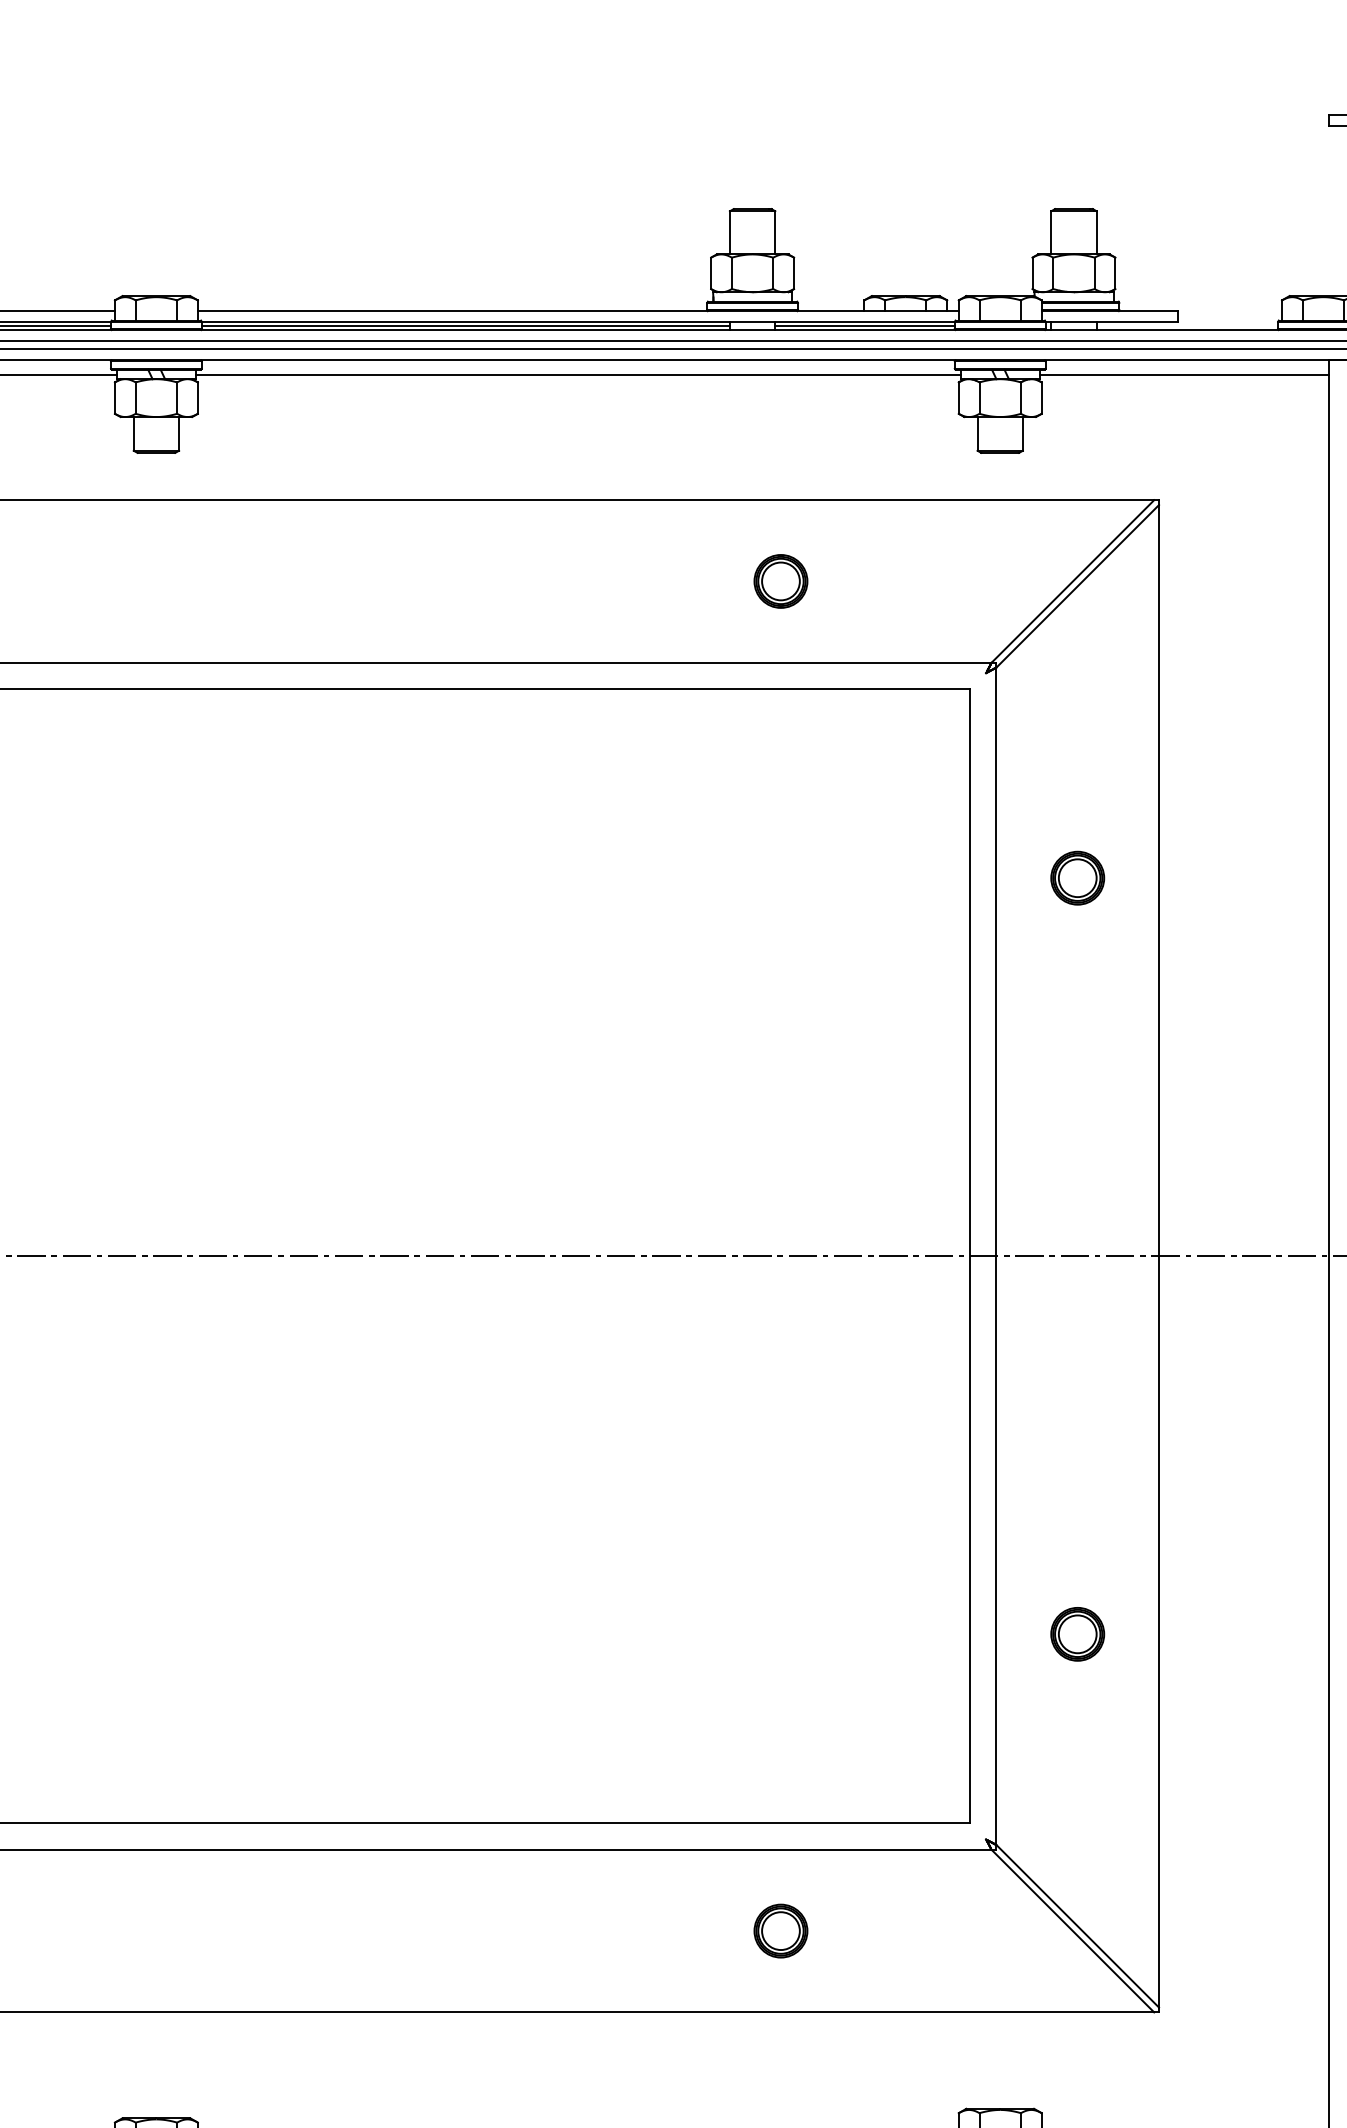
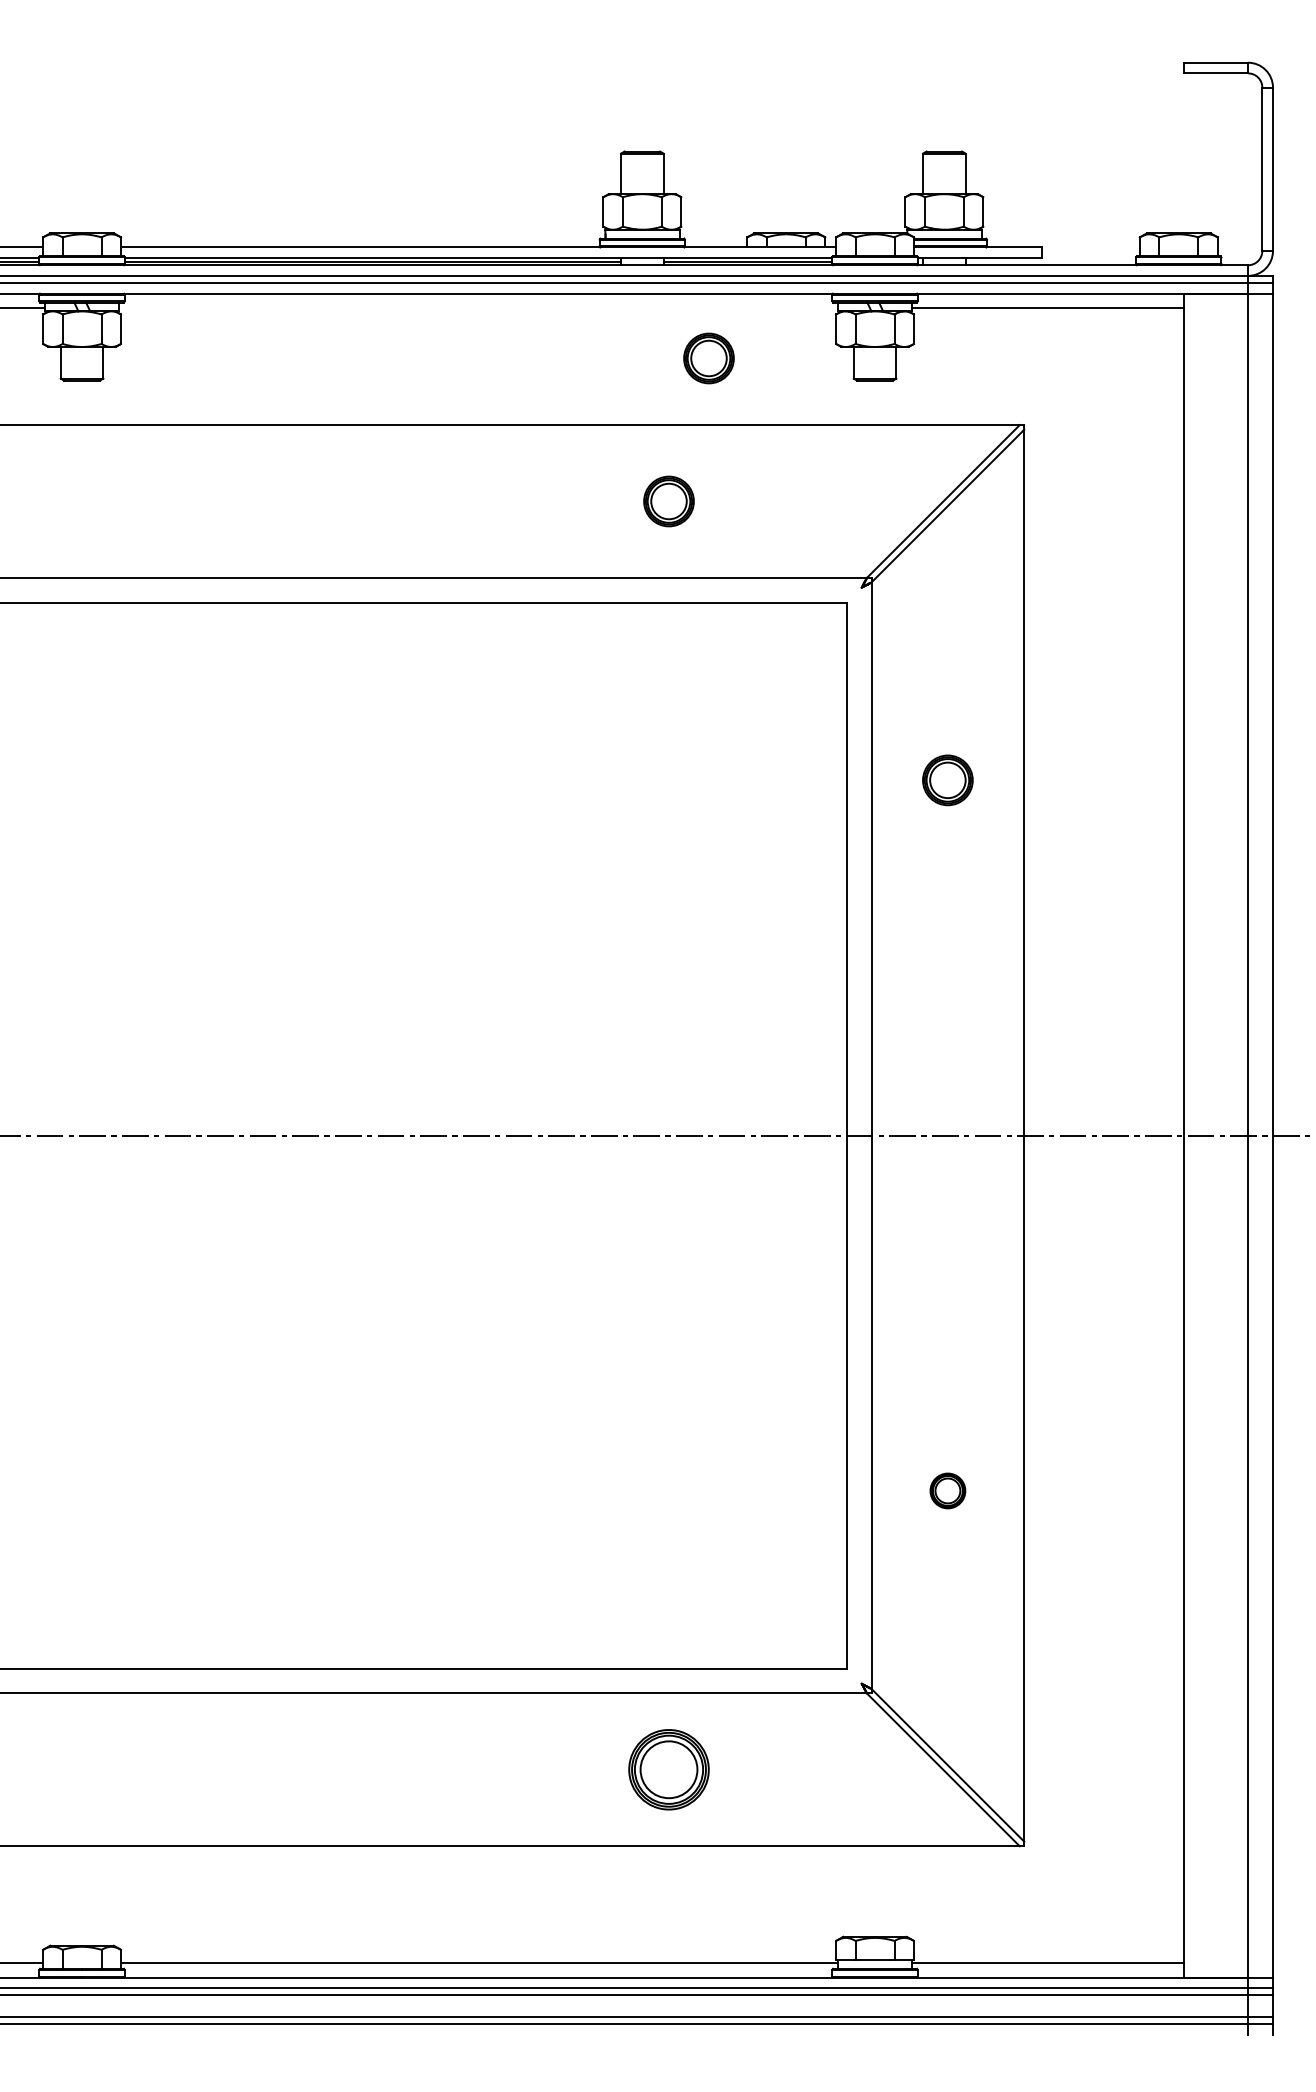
line: (578, 375) -> (478, 307), removed
part: (822, 429) -> (708, 358), added
part: (1077, 1633) -> (947, 1490), size x0.7
part: (780, 1930) -> (668, 1769), size x1.6

